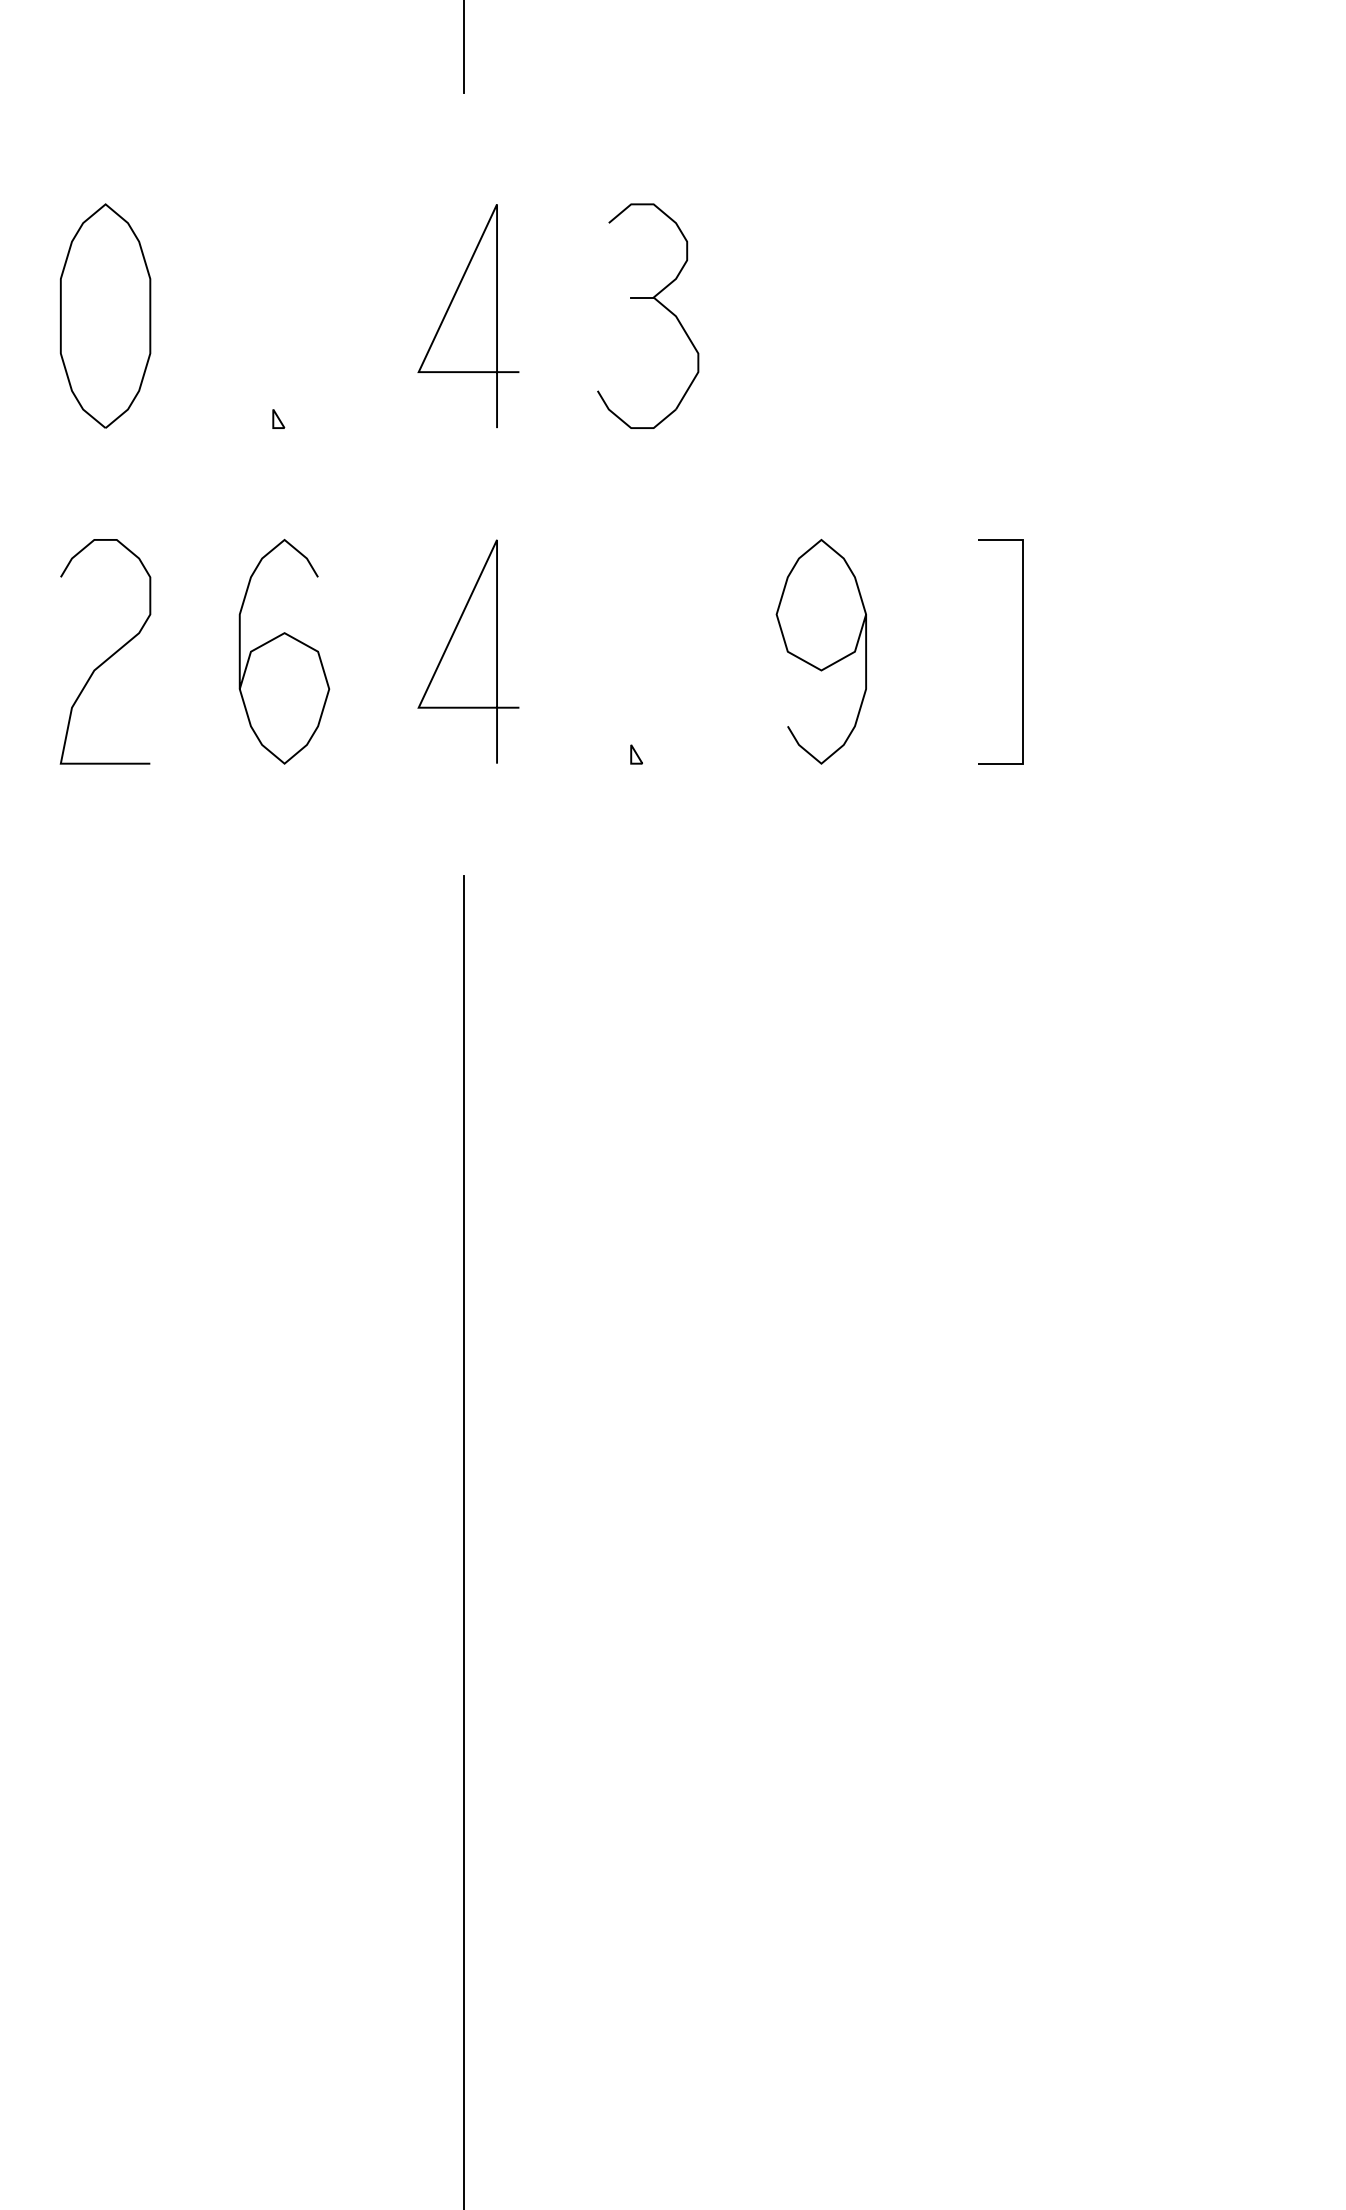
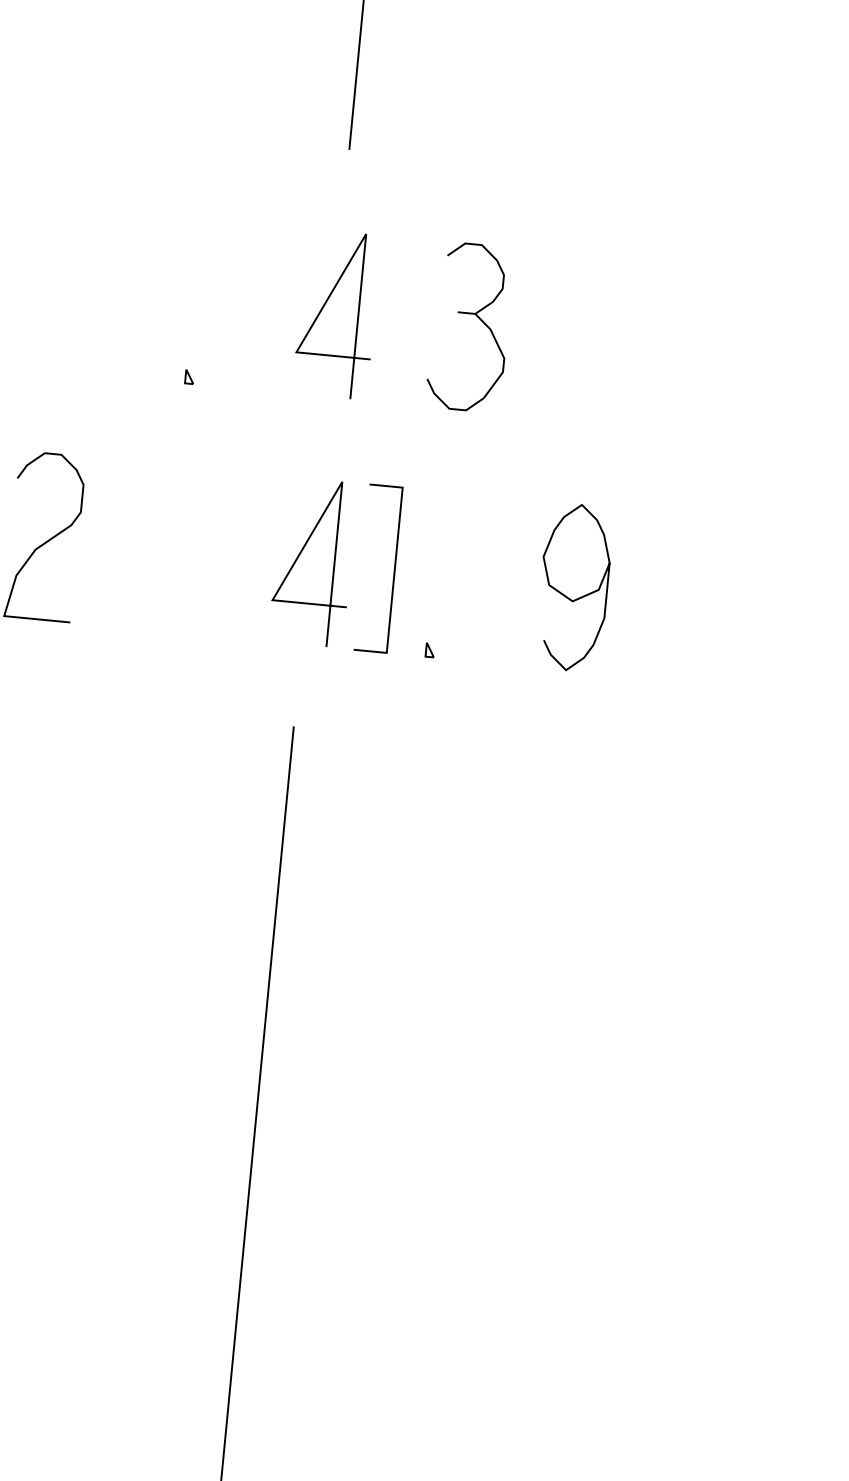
part: (105, 315) -> (69, 288), removed
curve: (277, 638) -> (173, 539), removed
line: (1022, 651) -> (394, 570), moved

